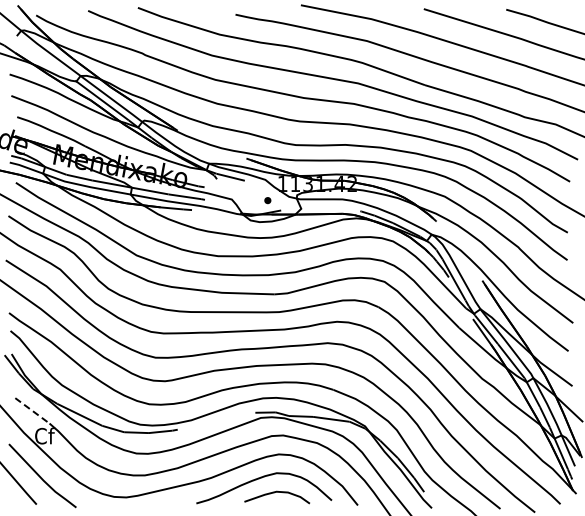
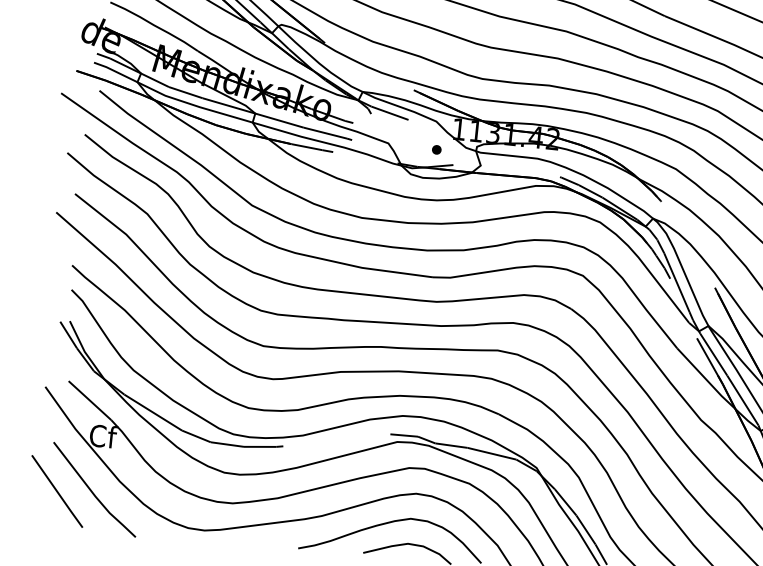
line: (32, 411) -> (89, 401), dashed -> solid

